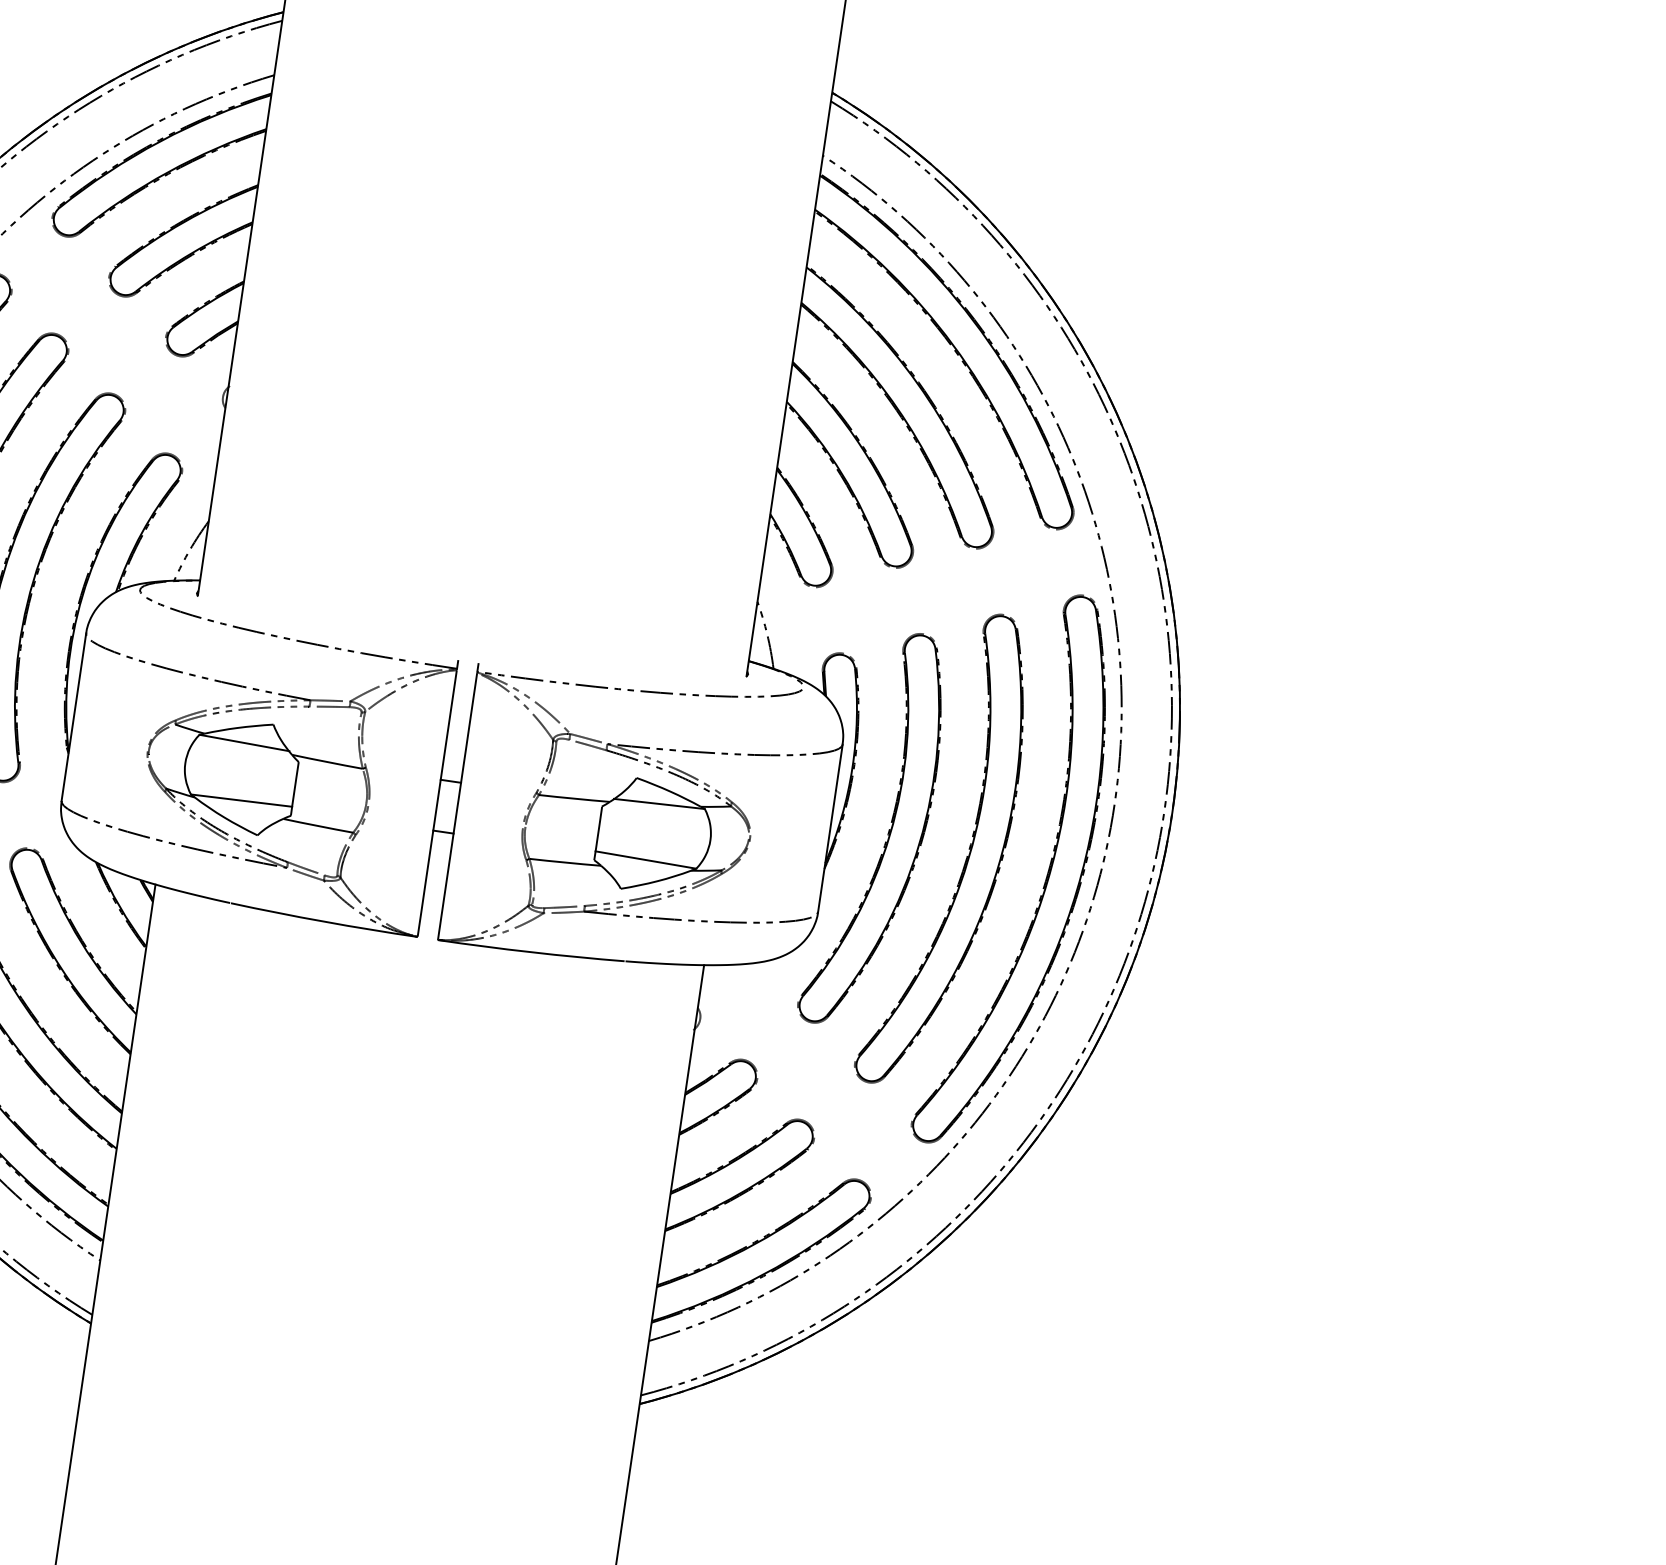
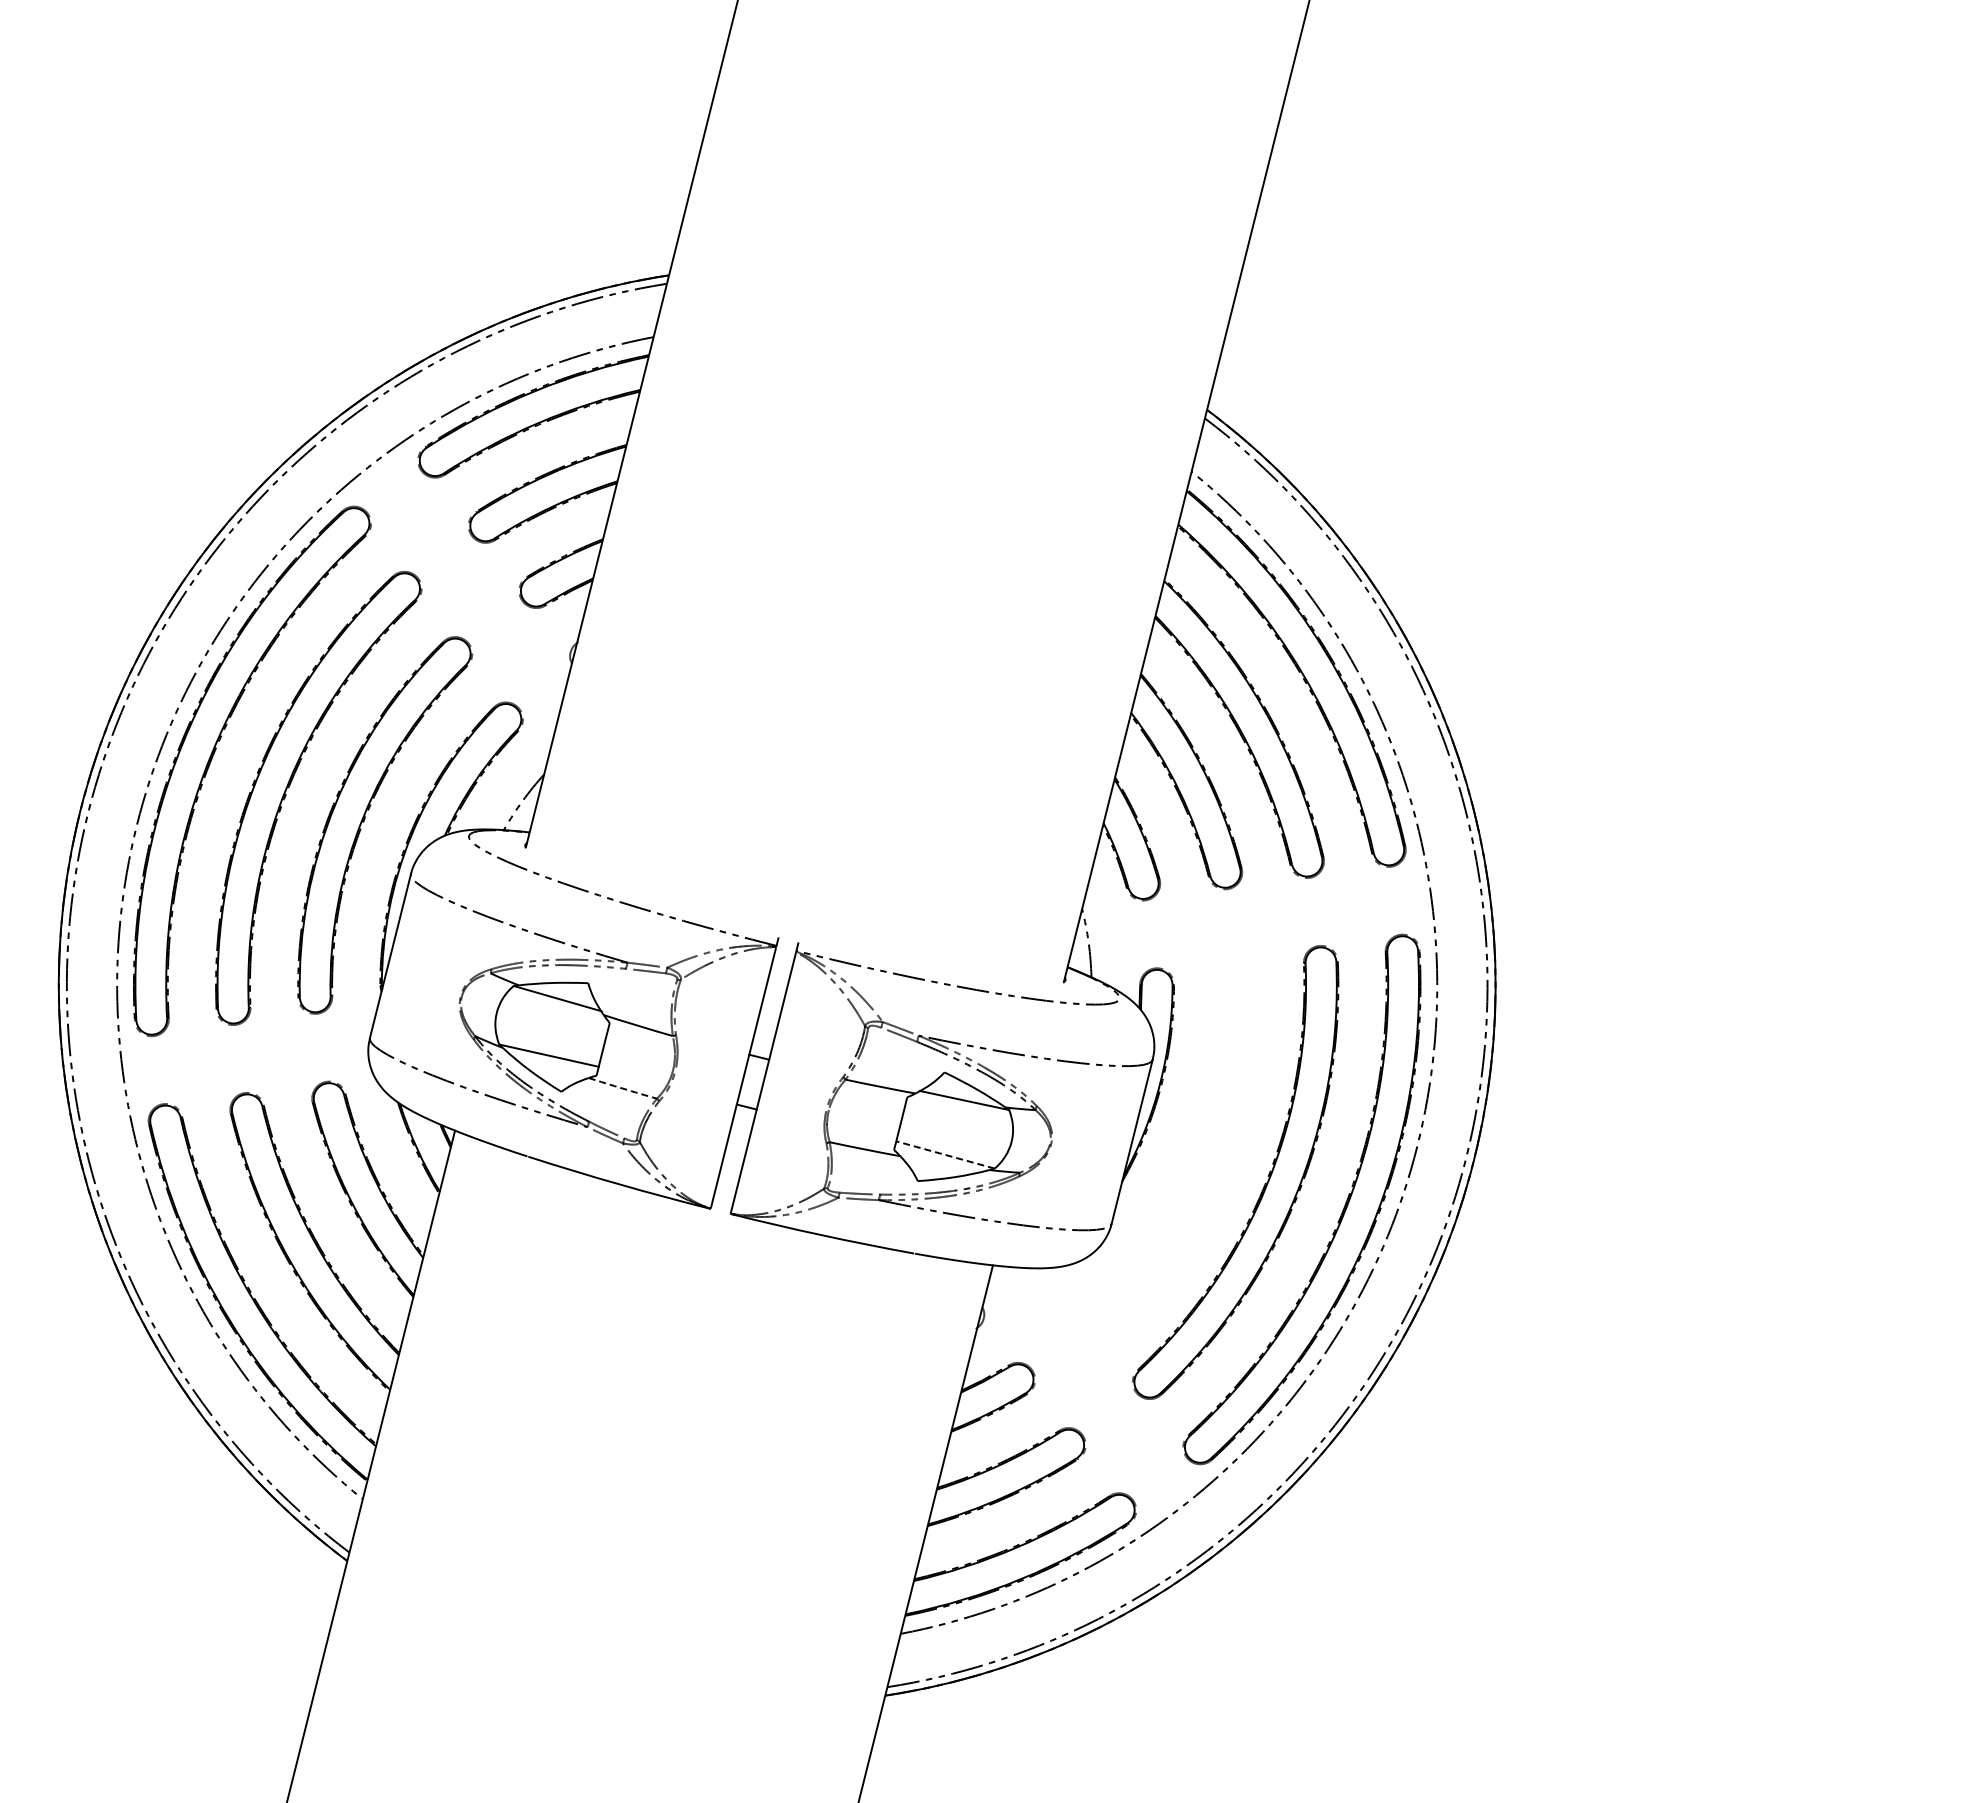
arc: (317, 825) -> (622, 1088), solid -> dashed
part: (887, 833) -> (1188, 1152), removed
line: (645, 859) -> (945, 1154), solid -> dashed

